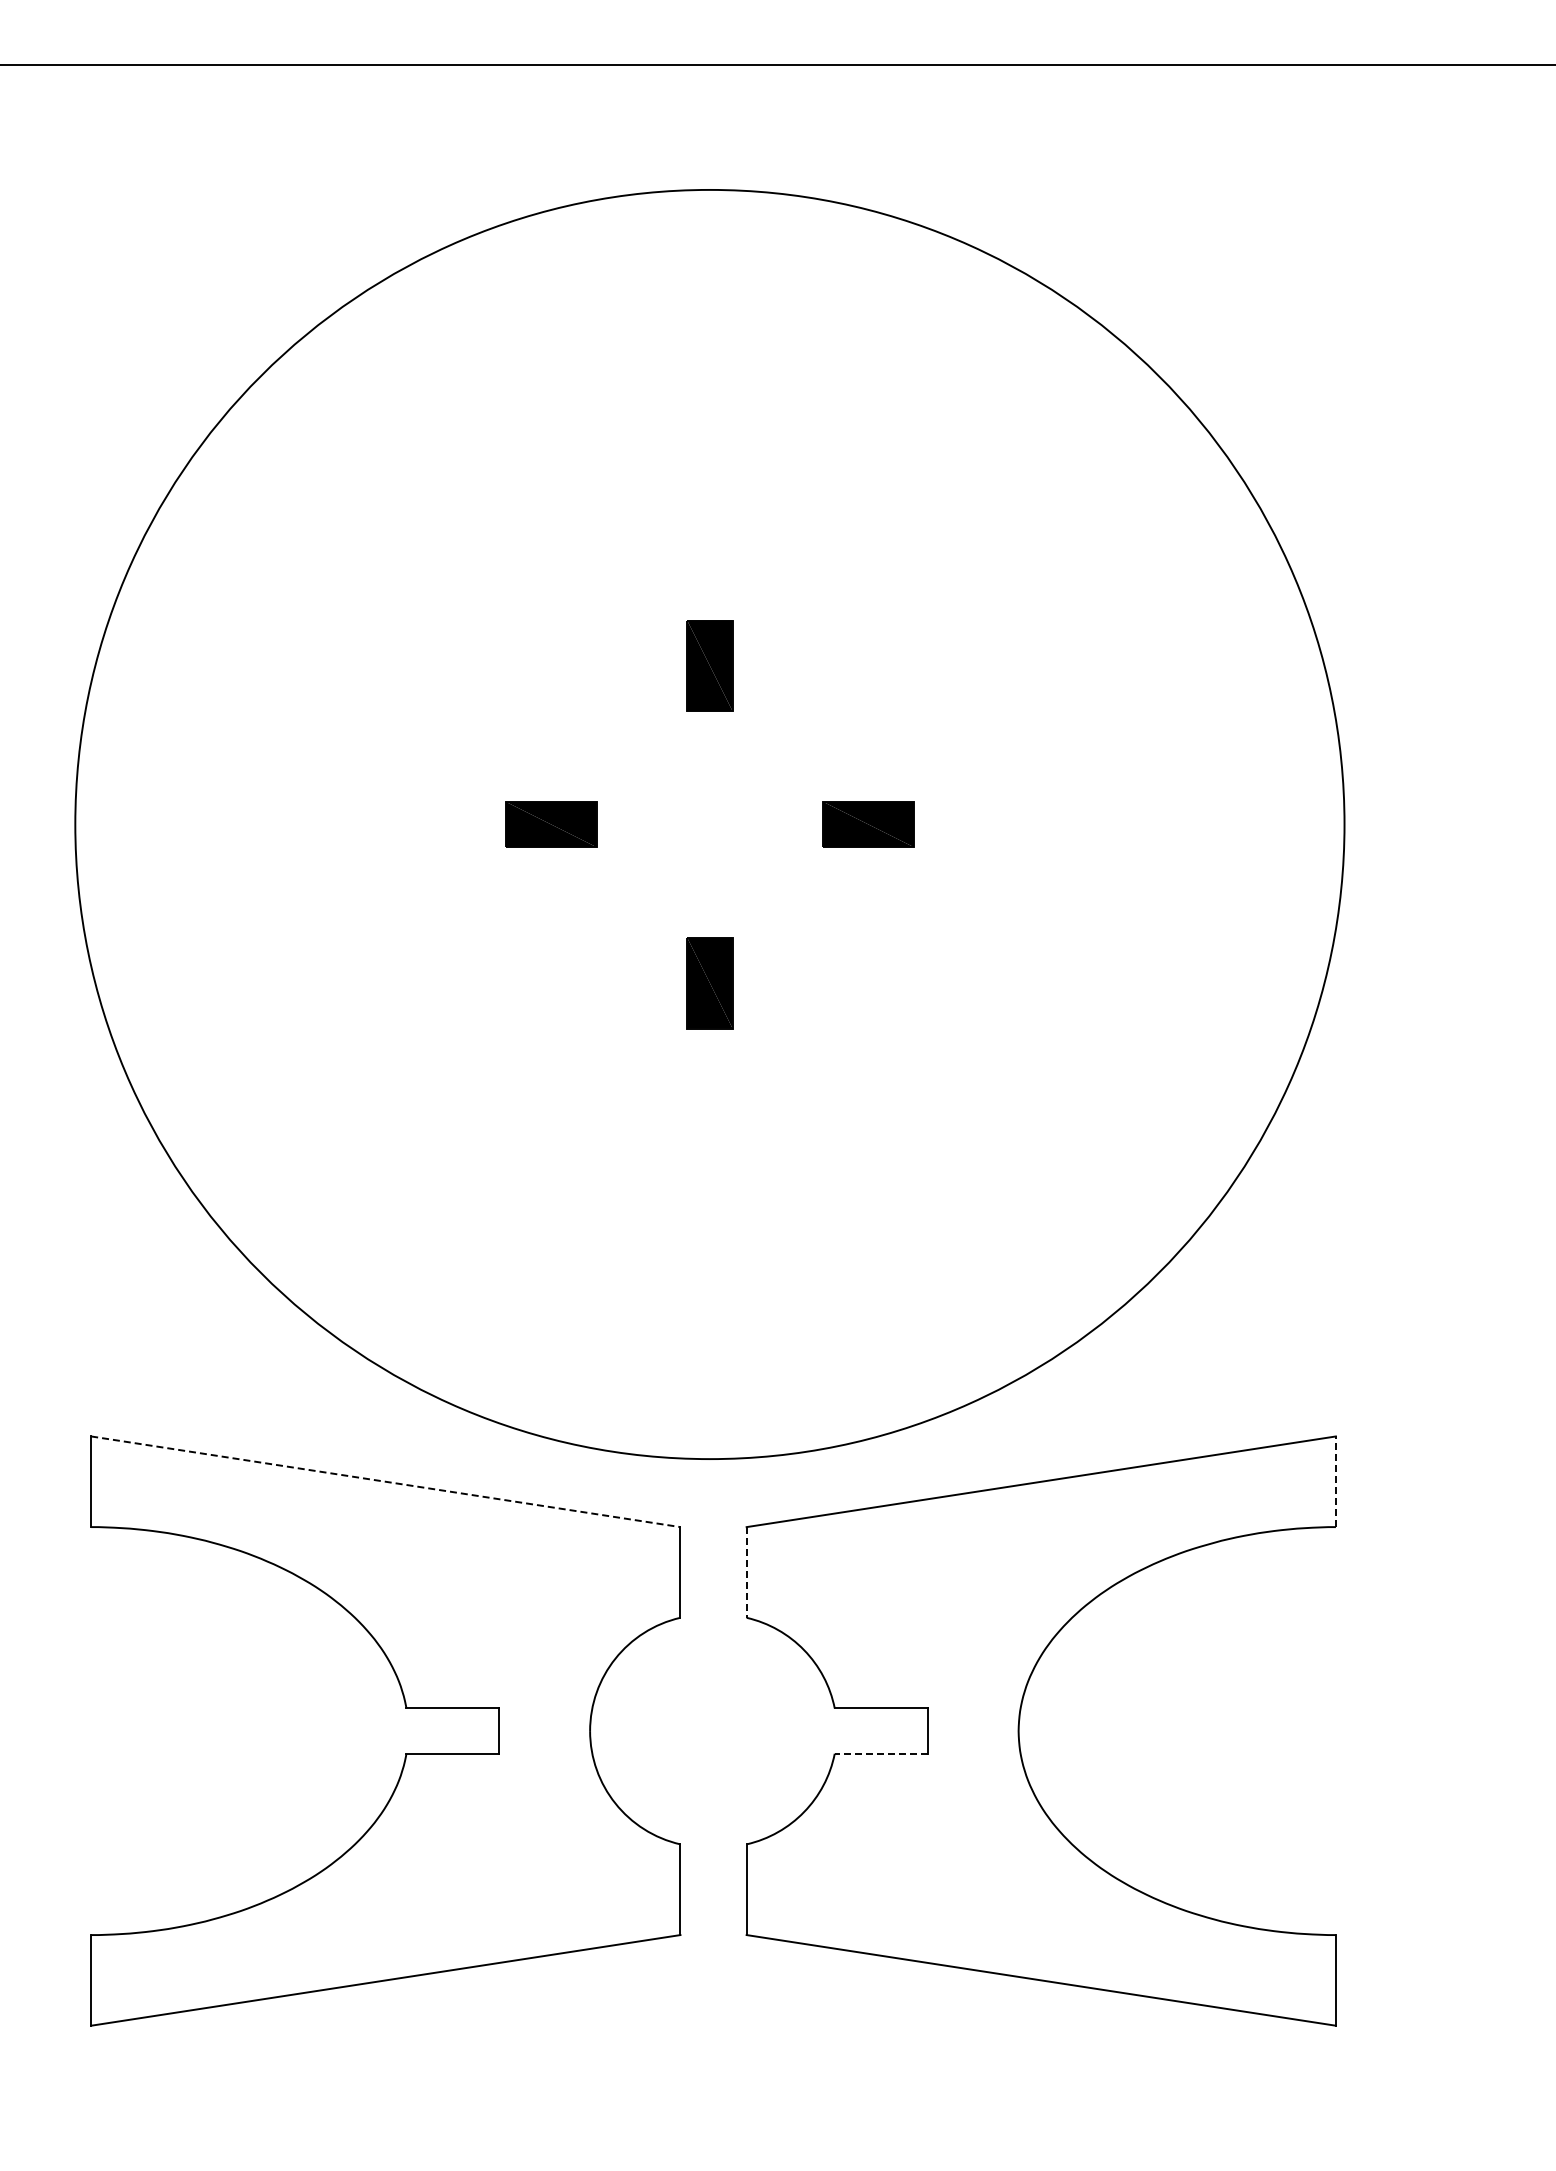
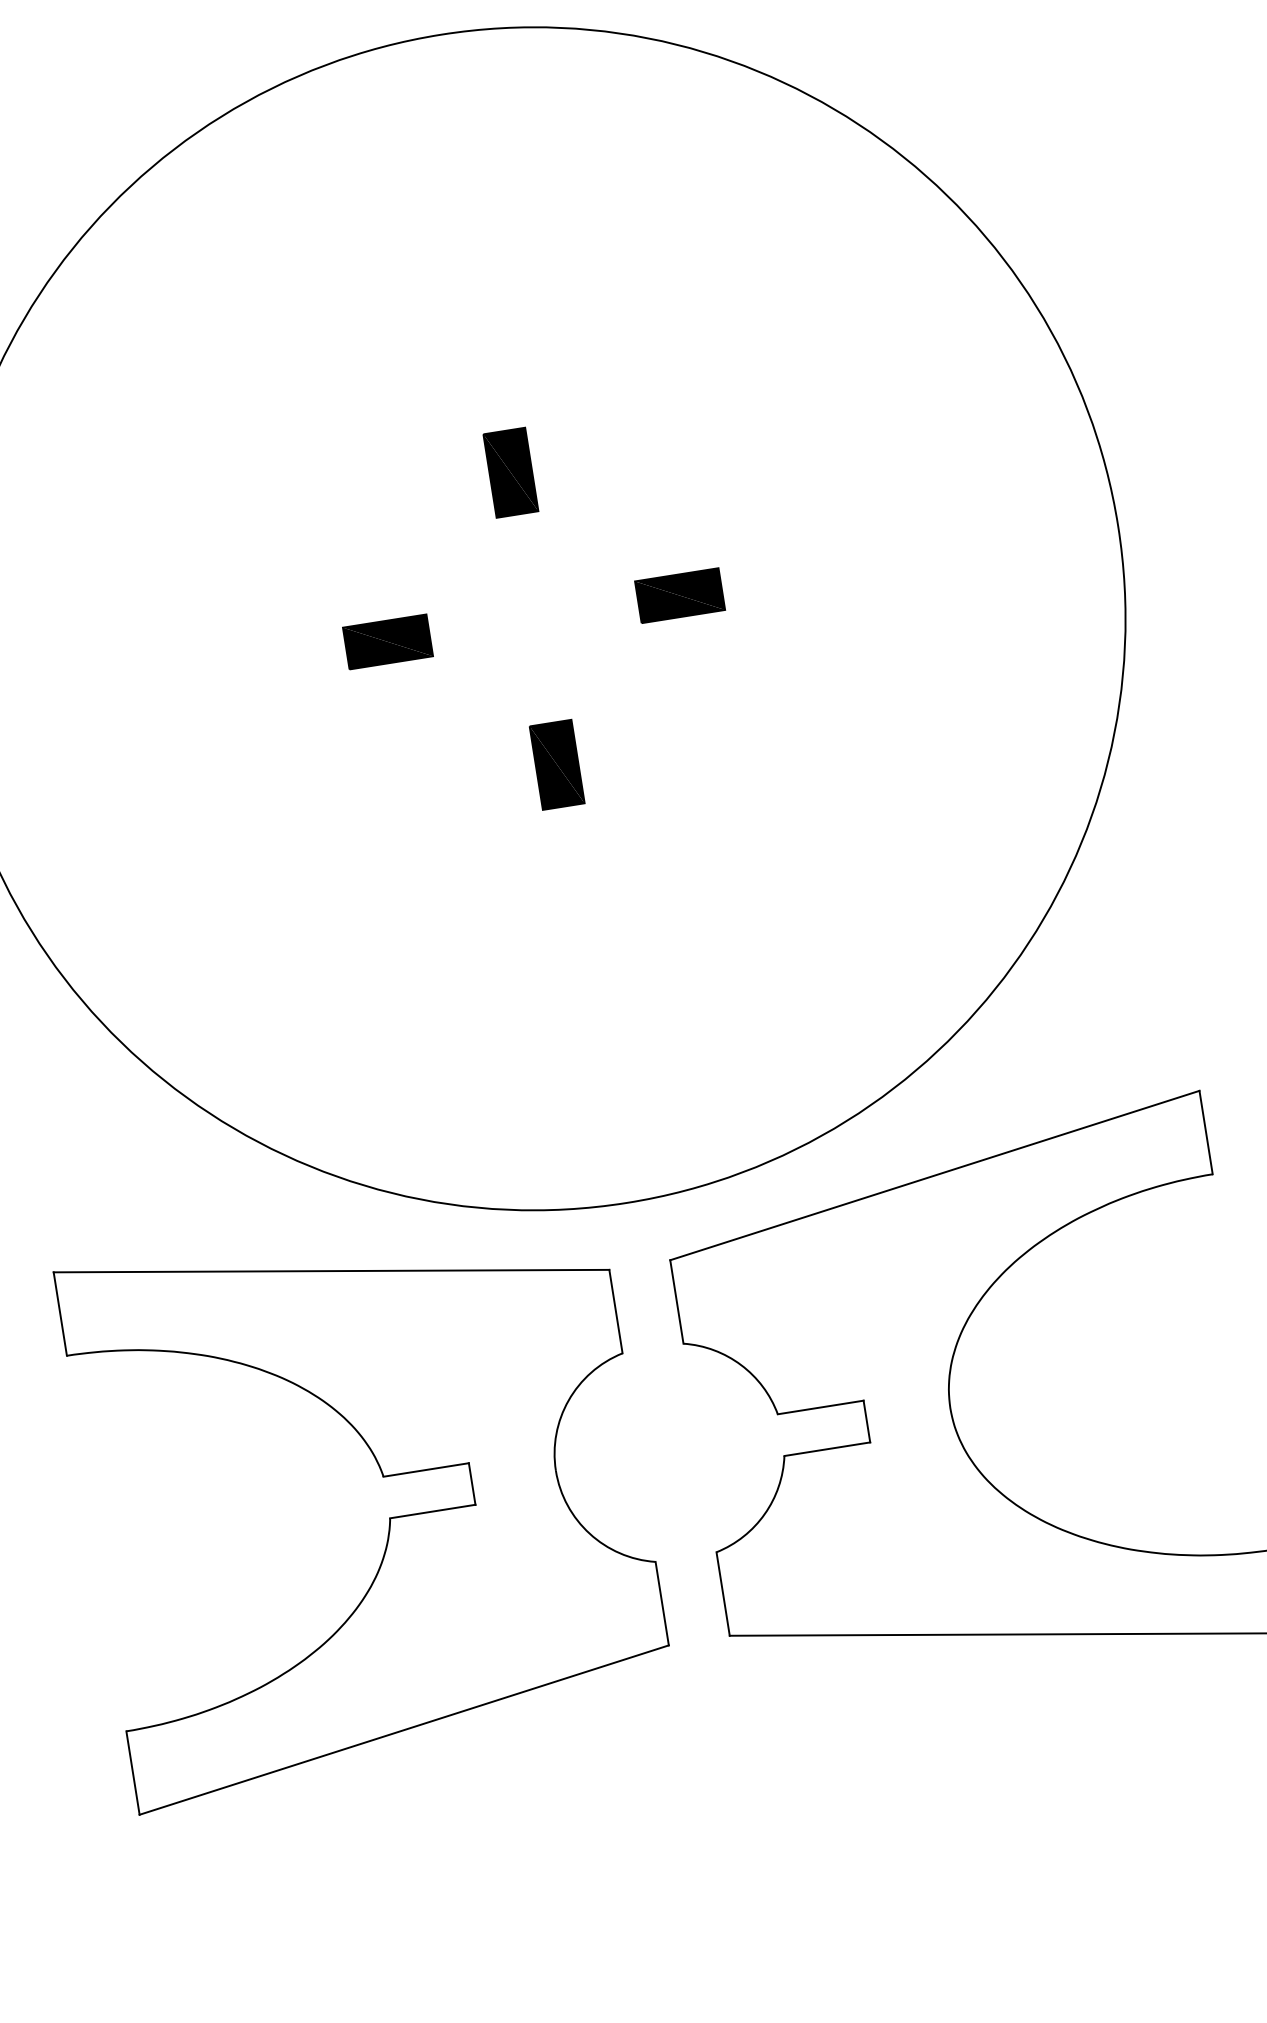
line: (386, 1481) -> (332, 1270), dashed -> solid
line: (1335, 1481) -> (1205, 1132), dashed -> solid
line: (746, 1572) -> (676, 1302), dashed -> solid
line: (881, 1753) -> (827, 1448), dashed -> solid

